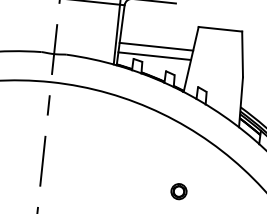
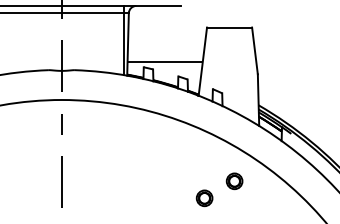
line: (156, 46) -> (165, 52), removed
part: (209, 178) -> (234, 181), added

